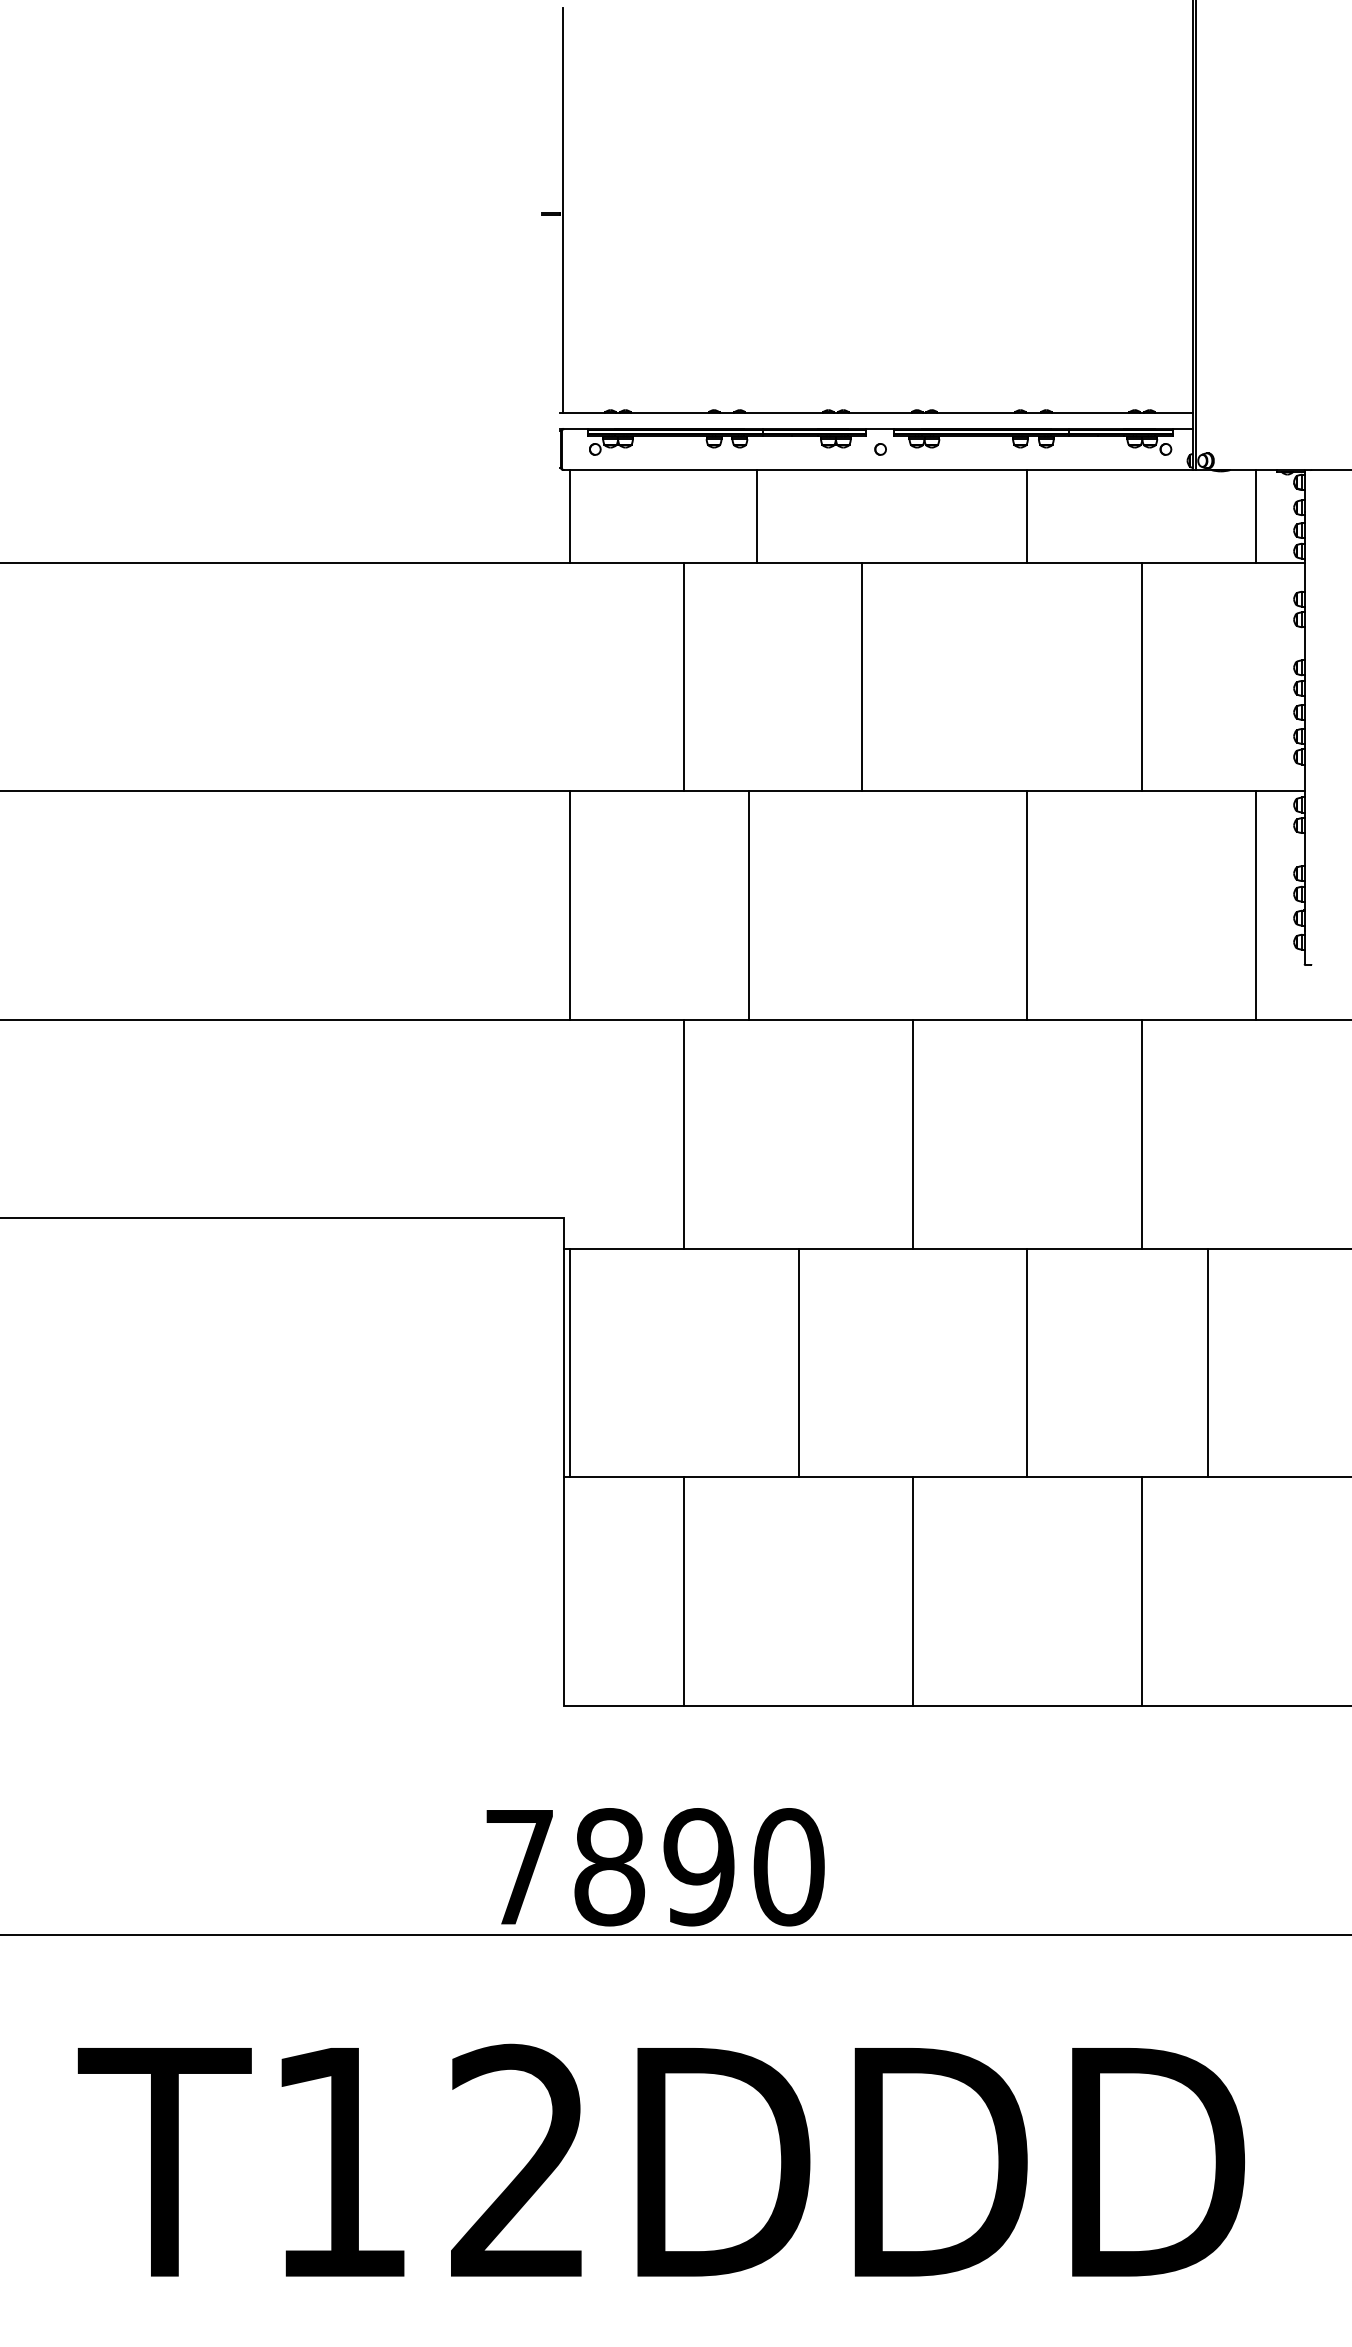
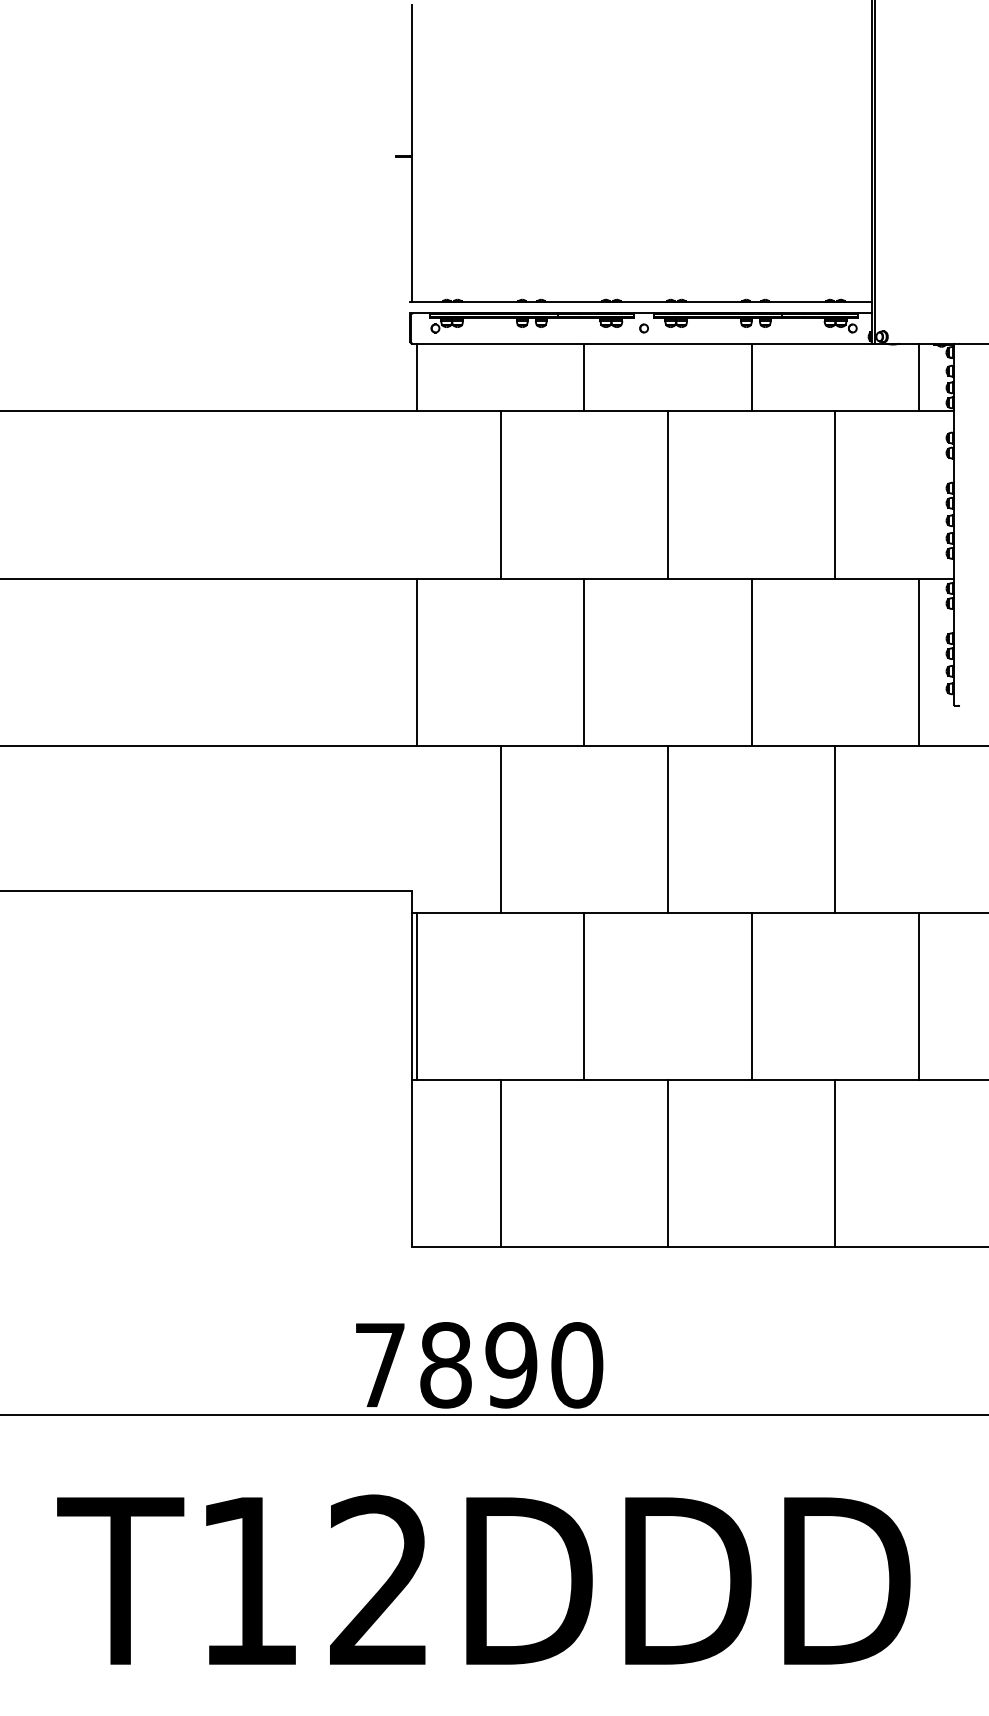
line: (756, 515) -> (584, 376), moved
line: (862, 676) -> (668, 494), moved
line: (748, 905) -> (584, 662), moved
line: (1208, 1362) -> (919, 996), moved

